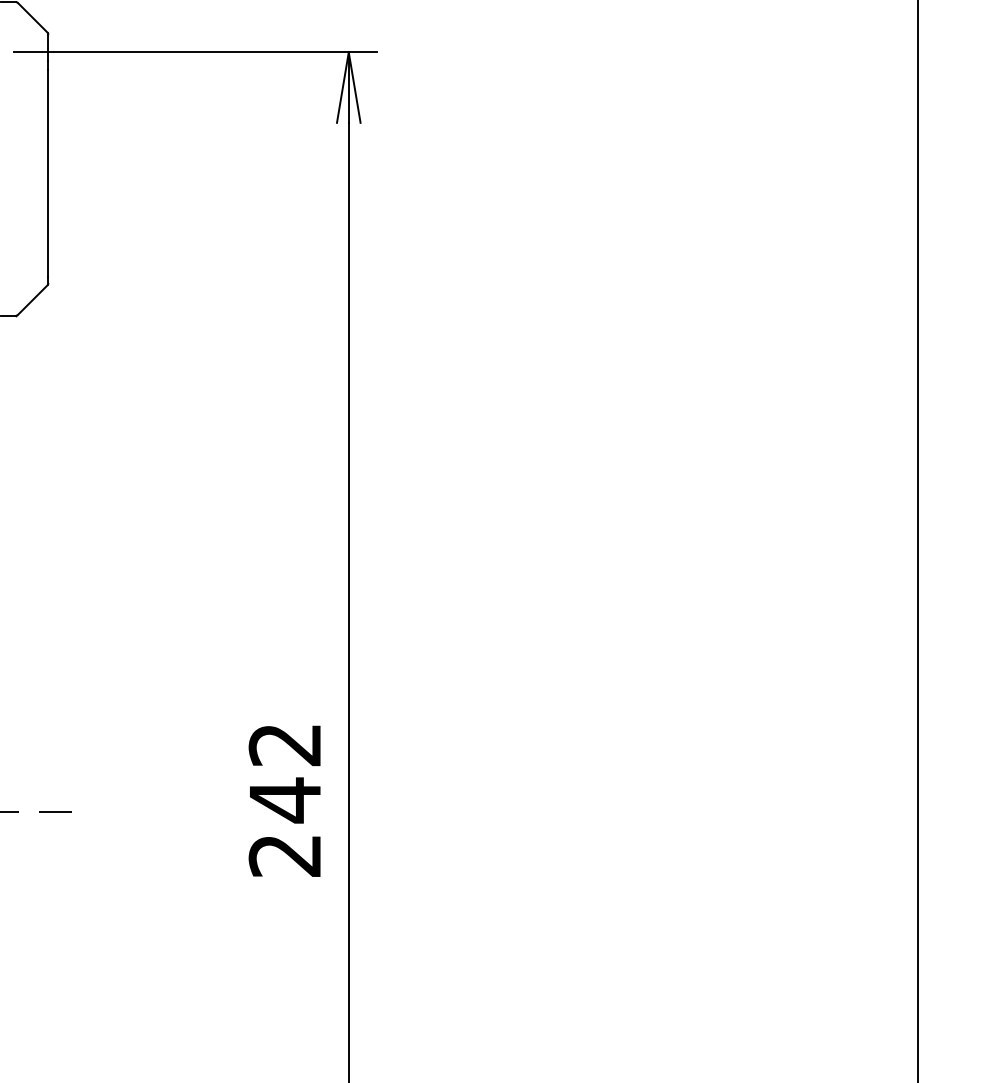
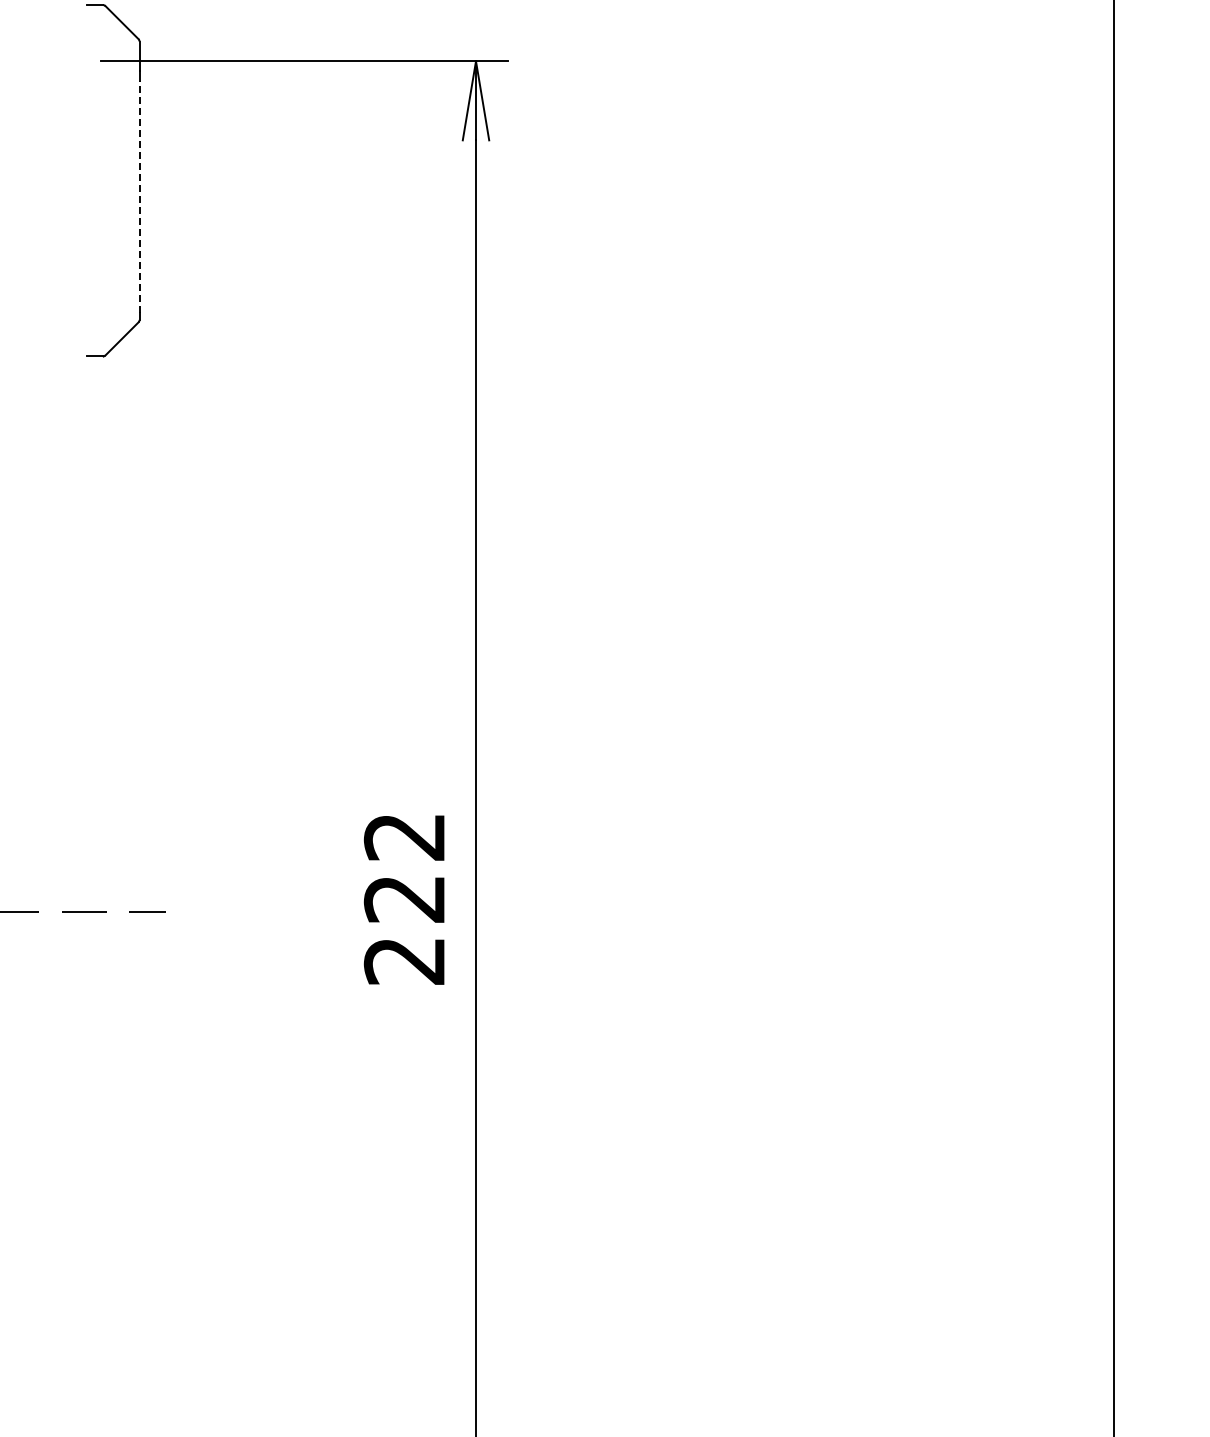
line: (48, 173) -> (139, 197), solid -> dashed
text: (284, 800) -> (403, 899), 242 -> 222

